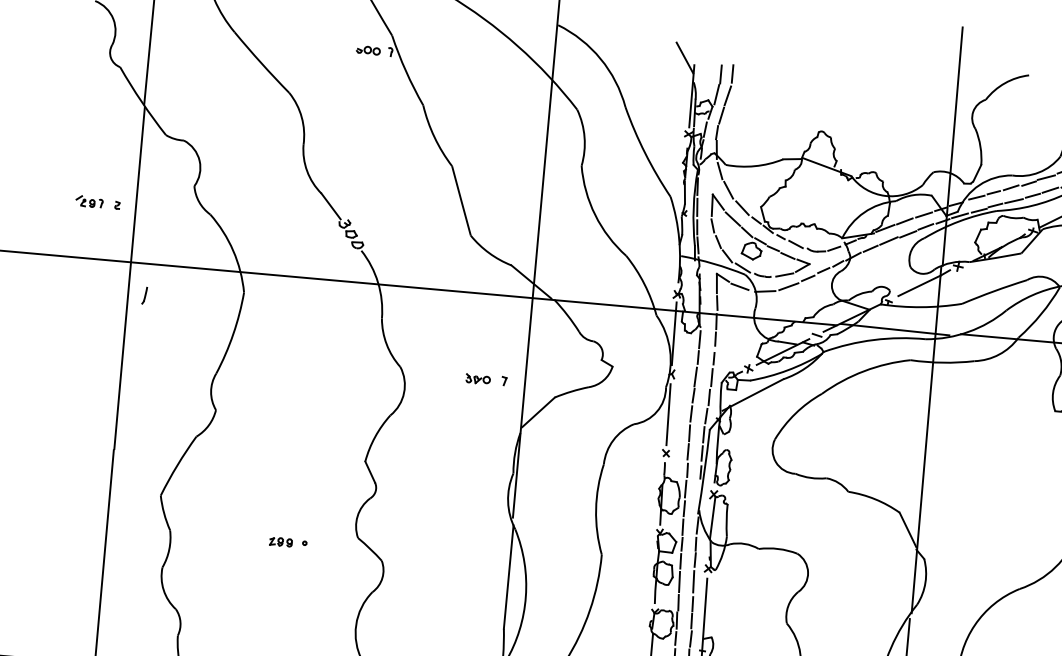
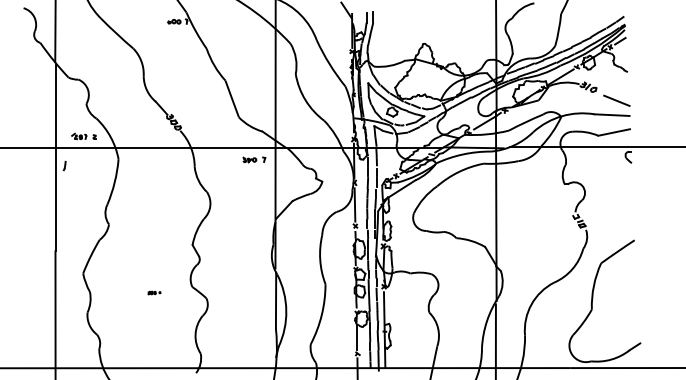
part: (97, 202) -> (83, 136), moved
part: (486, 379) -> (254, 159), moved
part: (287, 541) -> (154, 292), size x0.6

